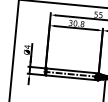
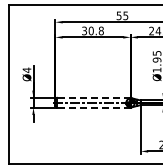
line: (72, 70) -> (93, 97), solid -> dashed
line: (71, 77) -> (93, 107), solid -> dashed

